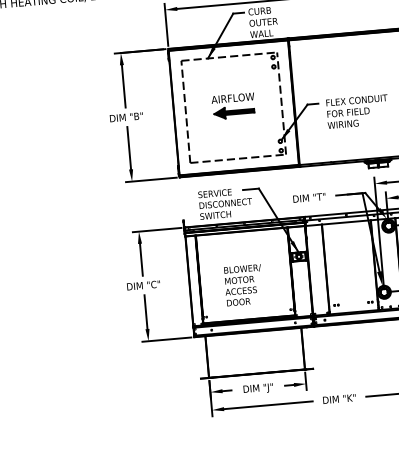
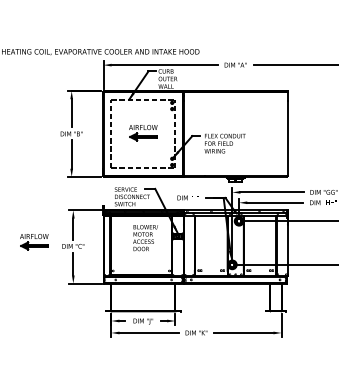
part: (85, 284) -> (34, 242), added
text: (243, 285) -> (145, 238), moved

